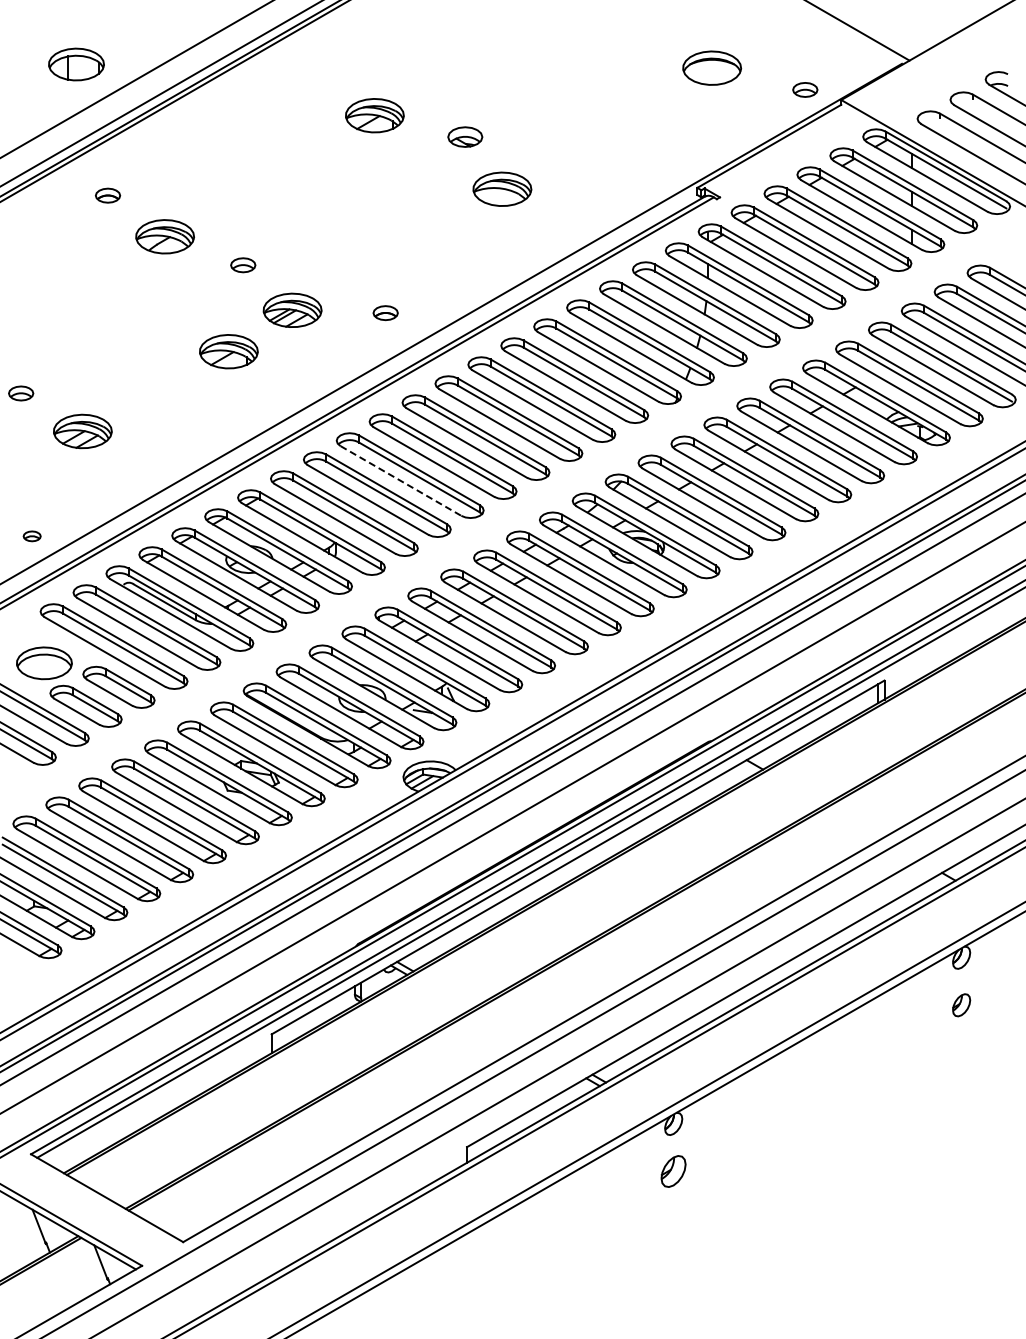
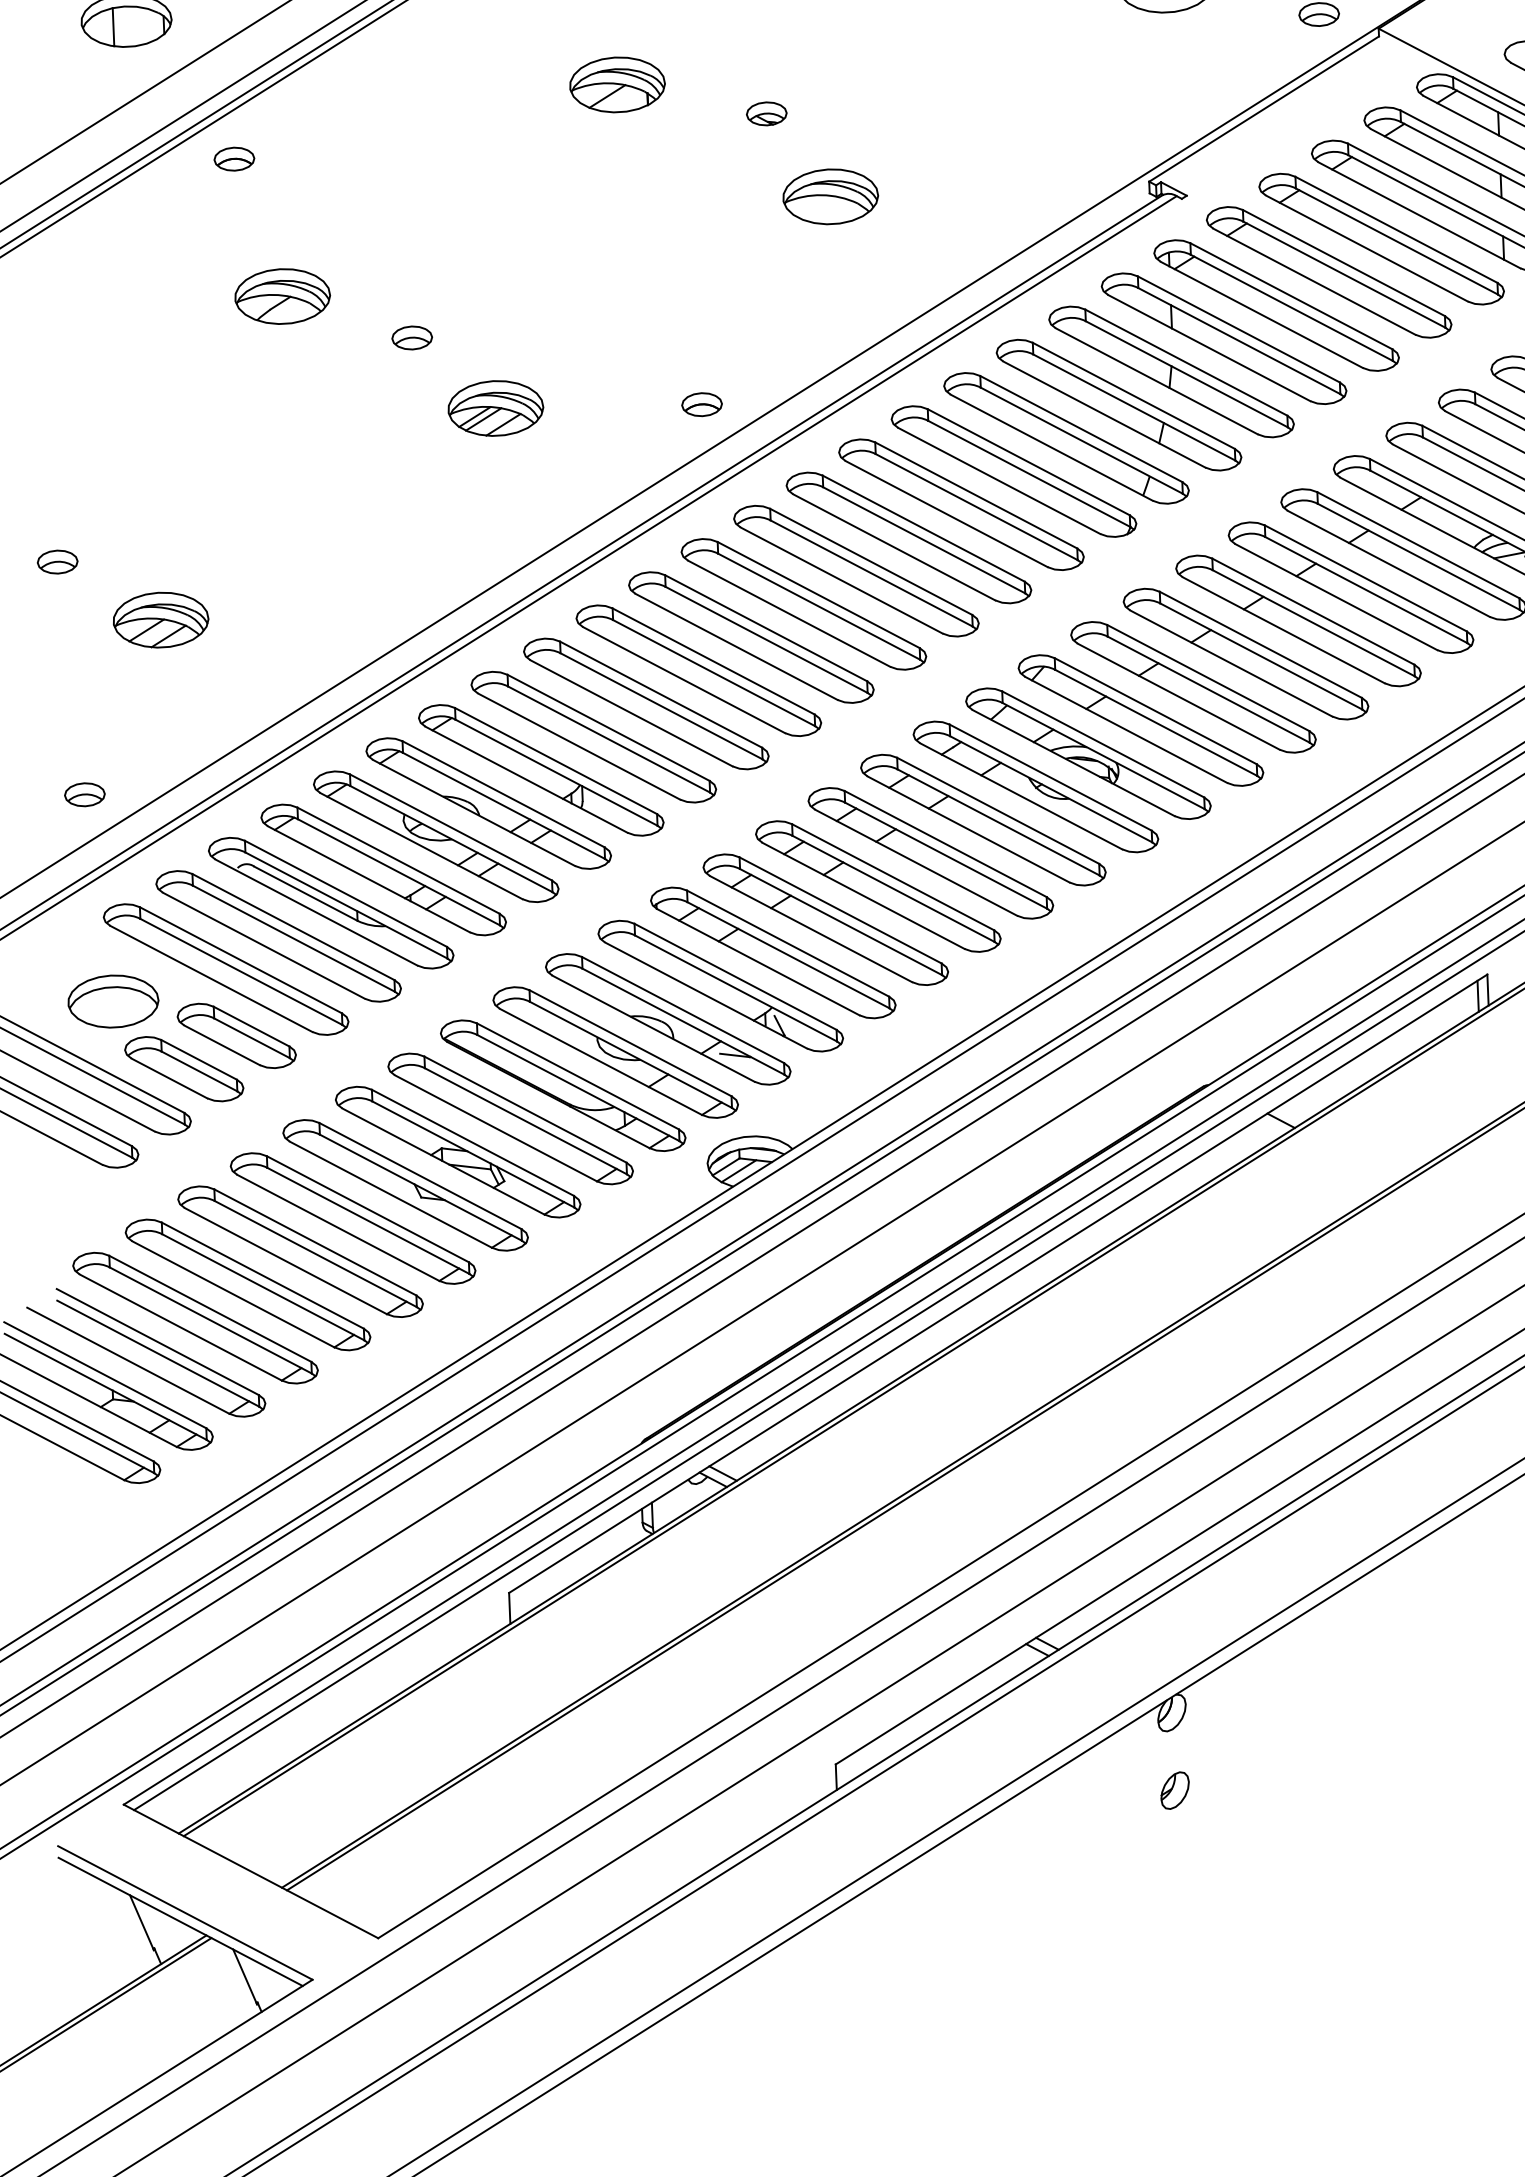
part: (465, 136) -> (766, 112), size x0.71
part: (108, 195) -> (235, 158), moved
part: (385, 313) -> (701, 405), moved
part: (228, 351) -> (393, 479), removed
line: (400, 480) -> (683, 679), dashed -> solid
part: (32, 536) -> (85, 795), size x1.43
part: (673, 1171) -> (1174, 1790), size x0.71

